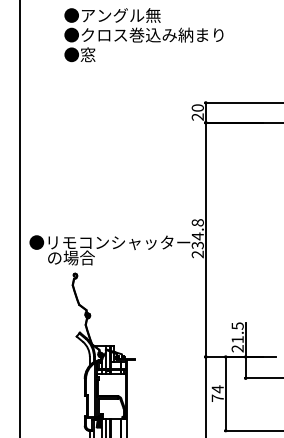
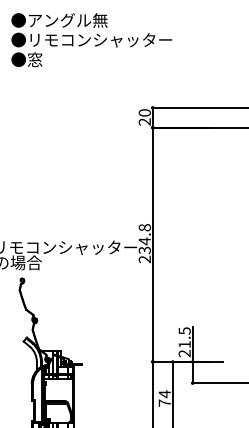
text: (153, 34) -> (100, 39), ●クロス巻込み納まり -> ●リモコンシャッター

